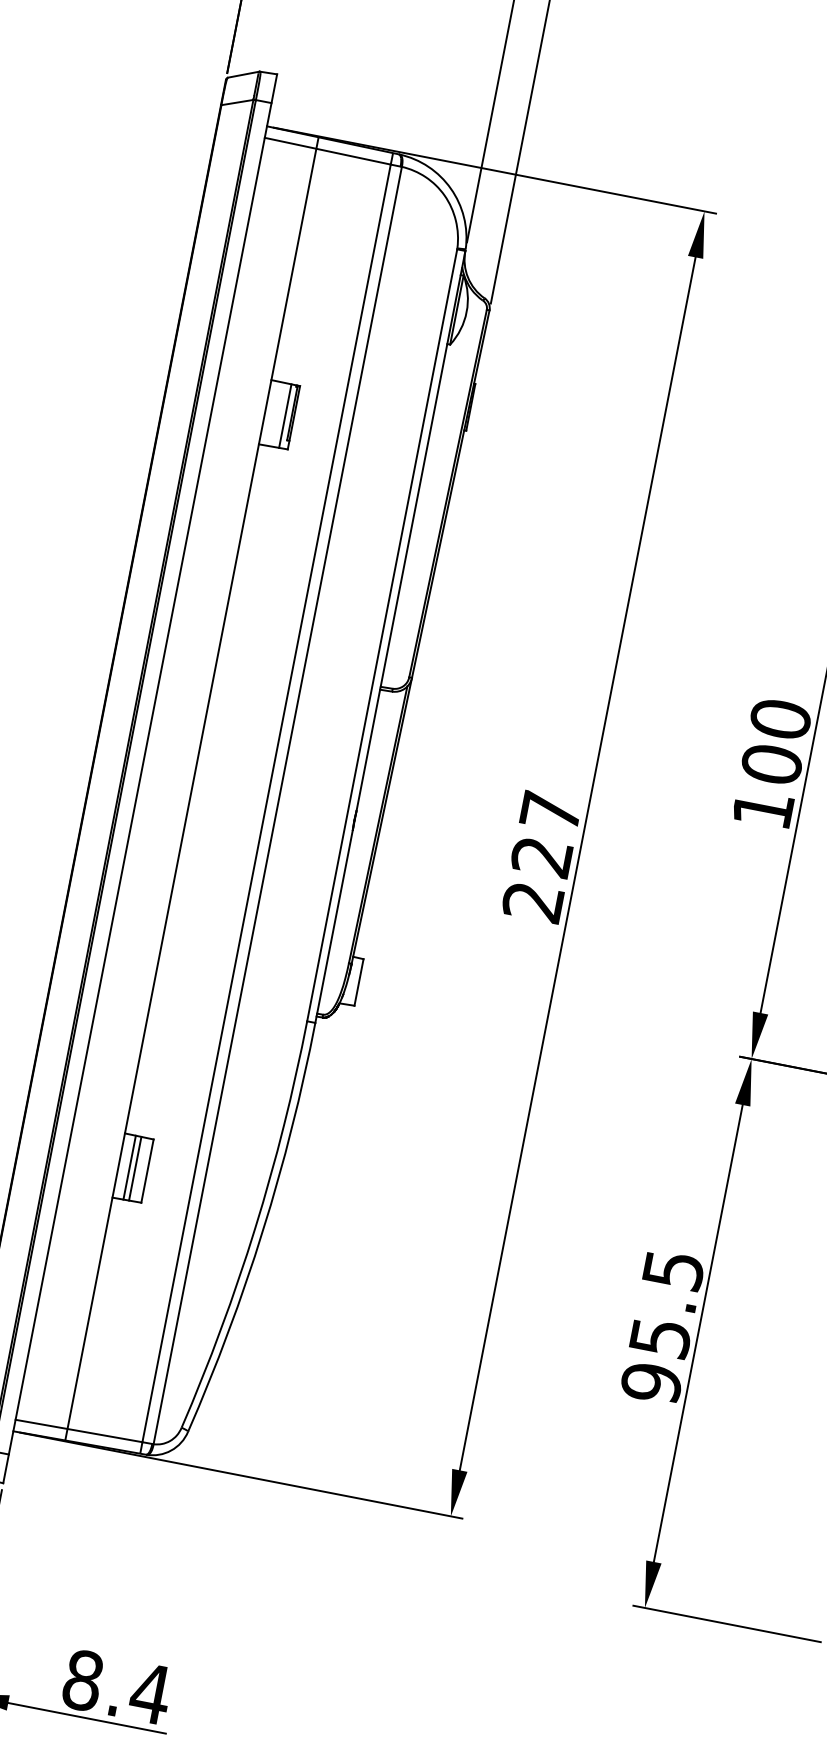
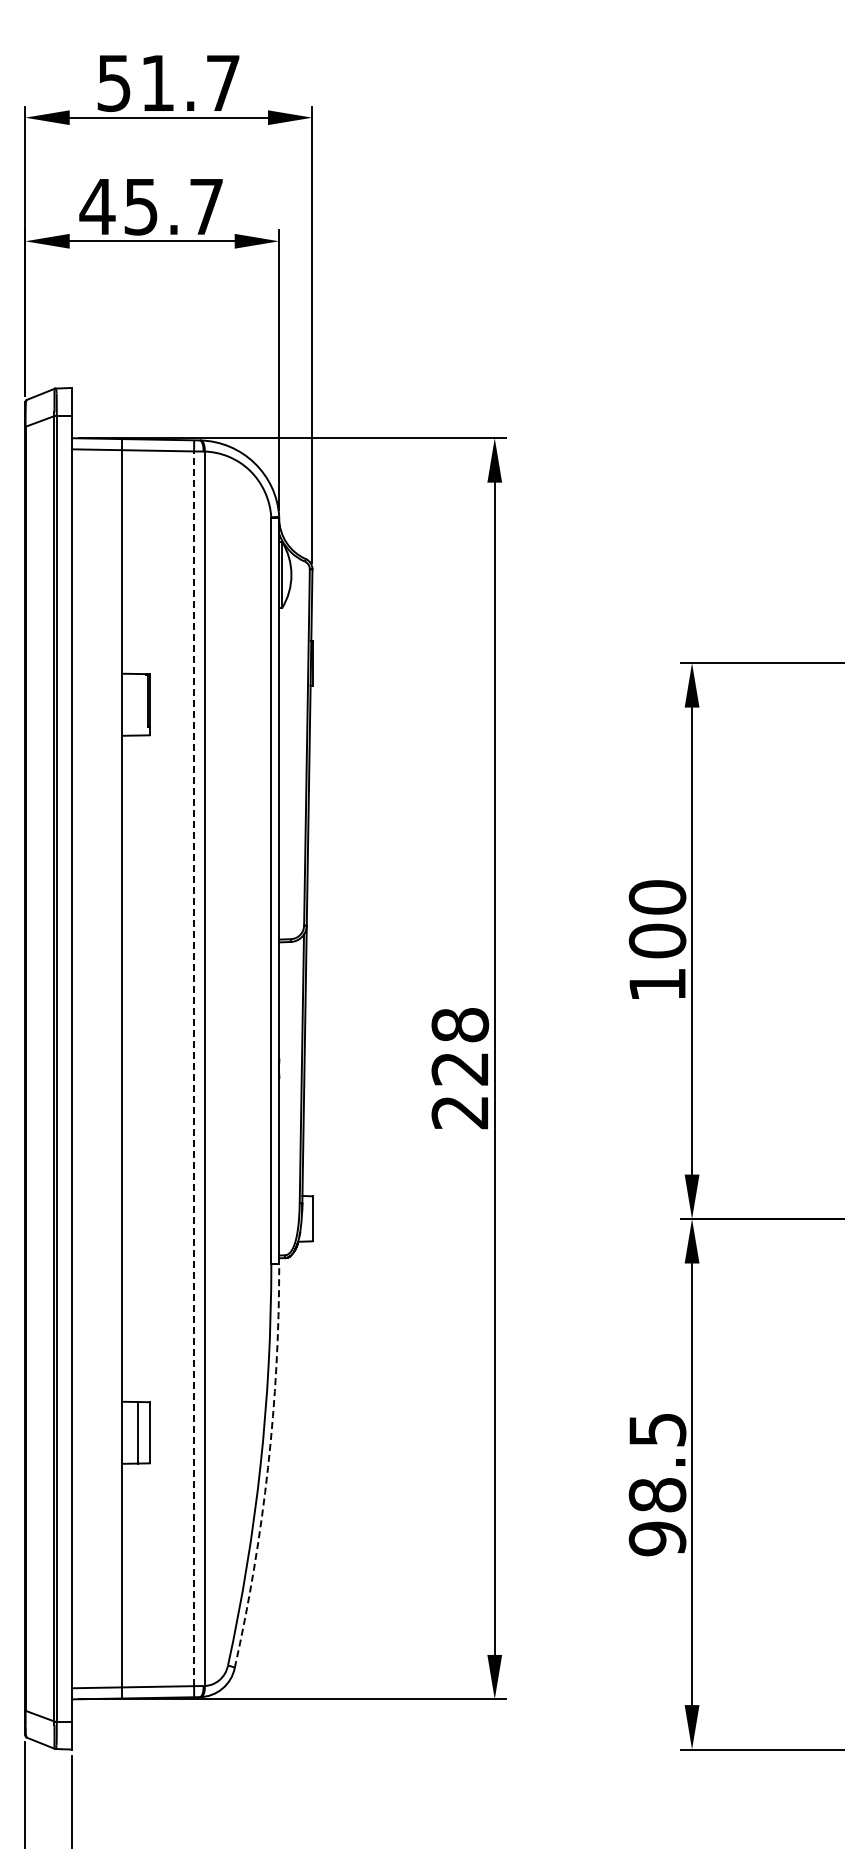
line: (285, 415) -> (141, 704), removed
line: (267, 803) -> (194, 1068), solid -> dashed
text: (550, 812) -> (460, 1025), 227 -> 228
line: (129, 1167) -> (132, 1432), removed
arc: (263, 1230) -> (268, 1467), solid -> dashed
text: (660, 1338) -> (657, 1495), 95.5 -> 98.5

